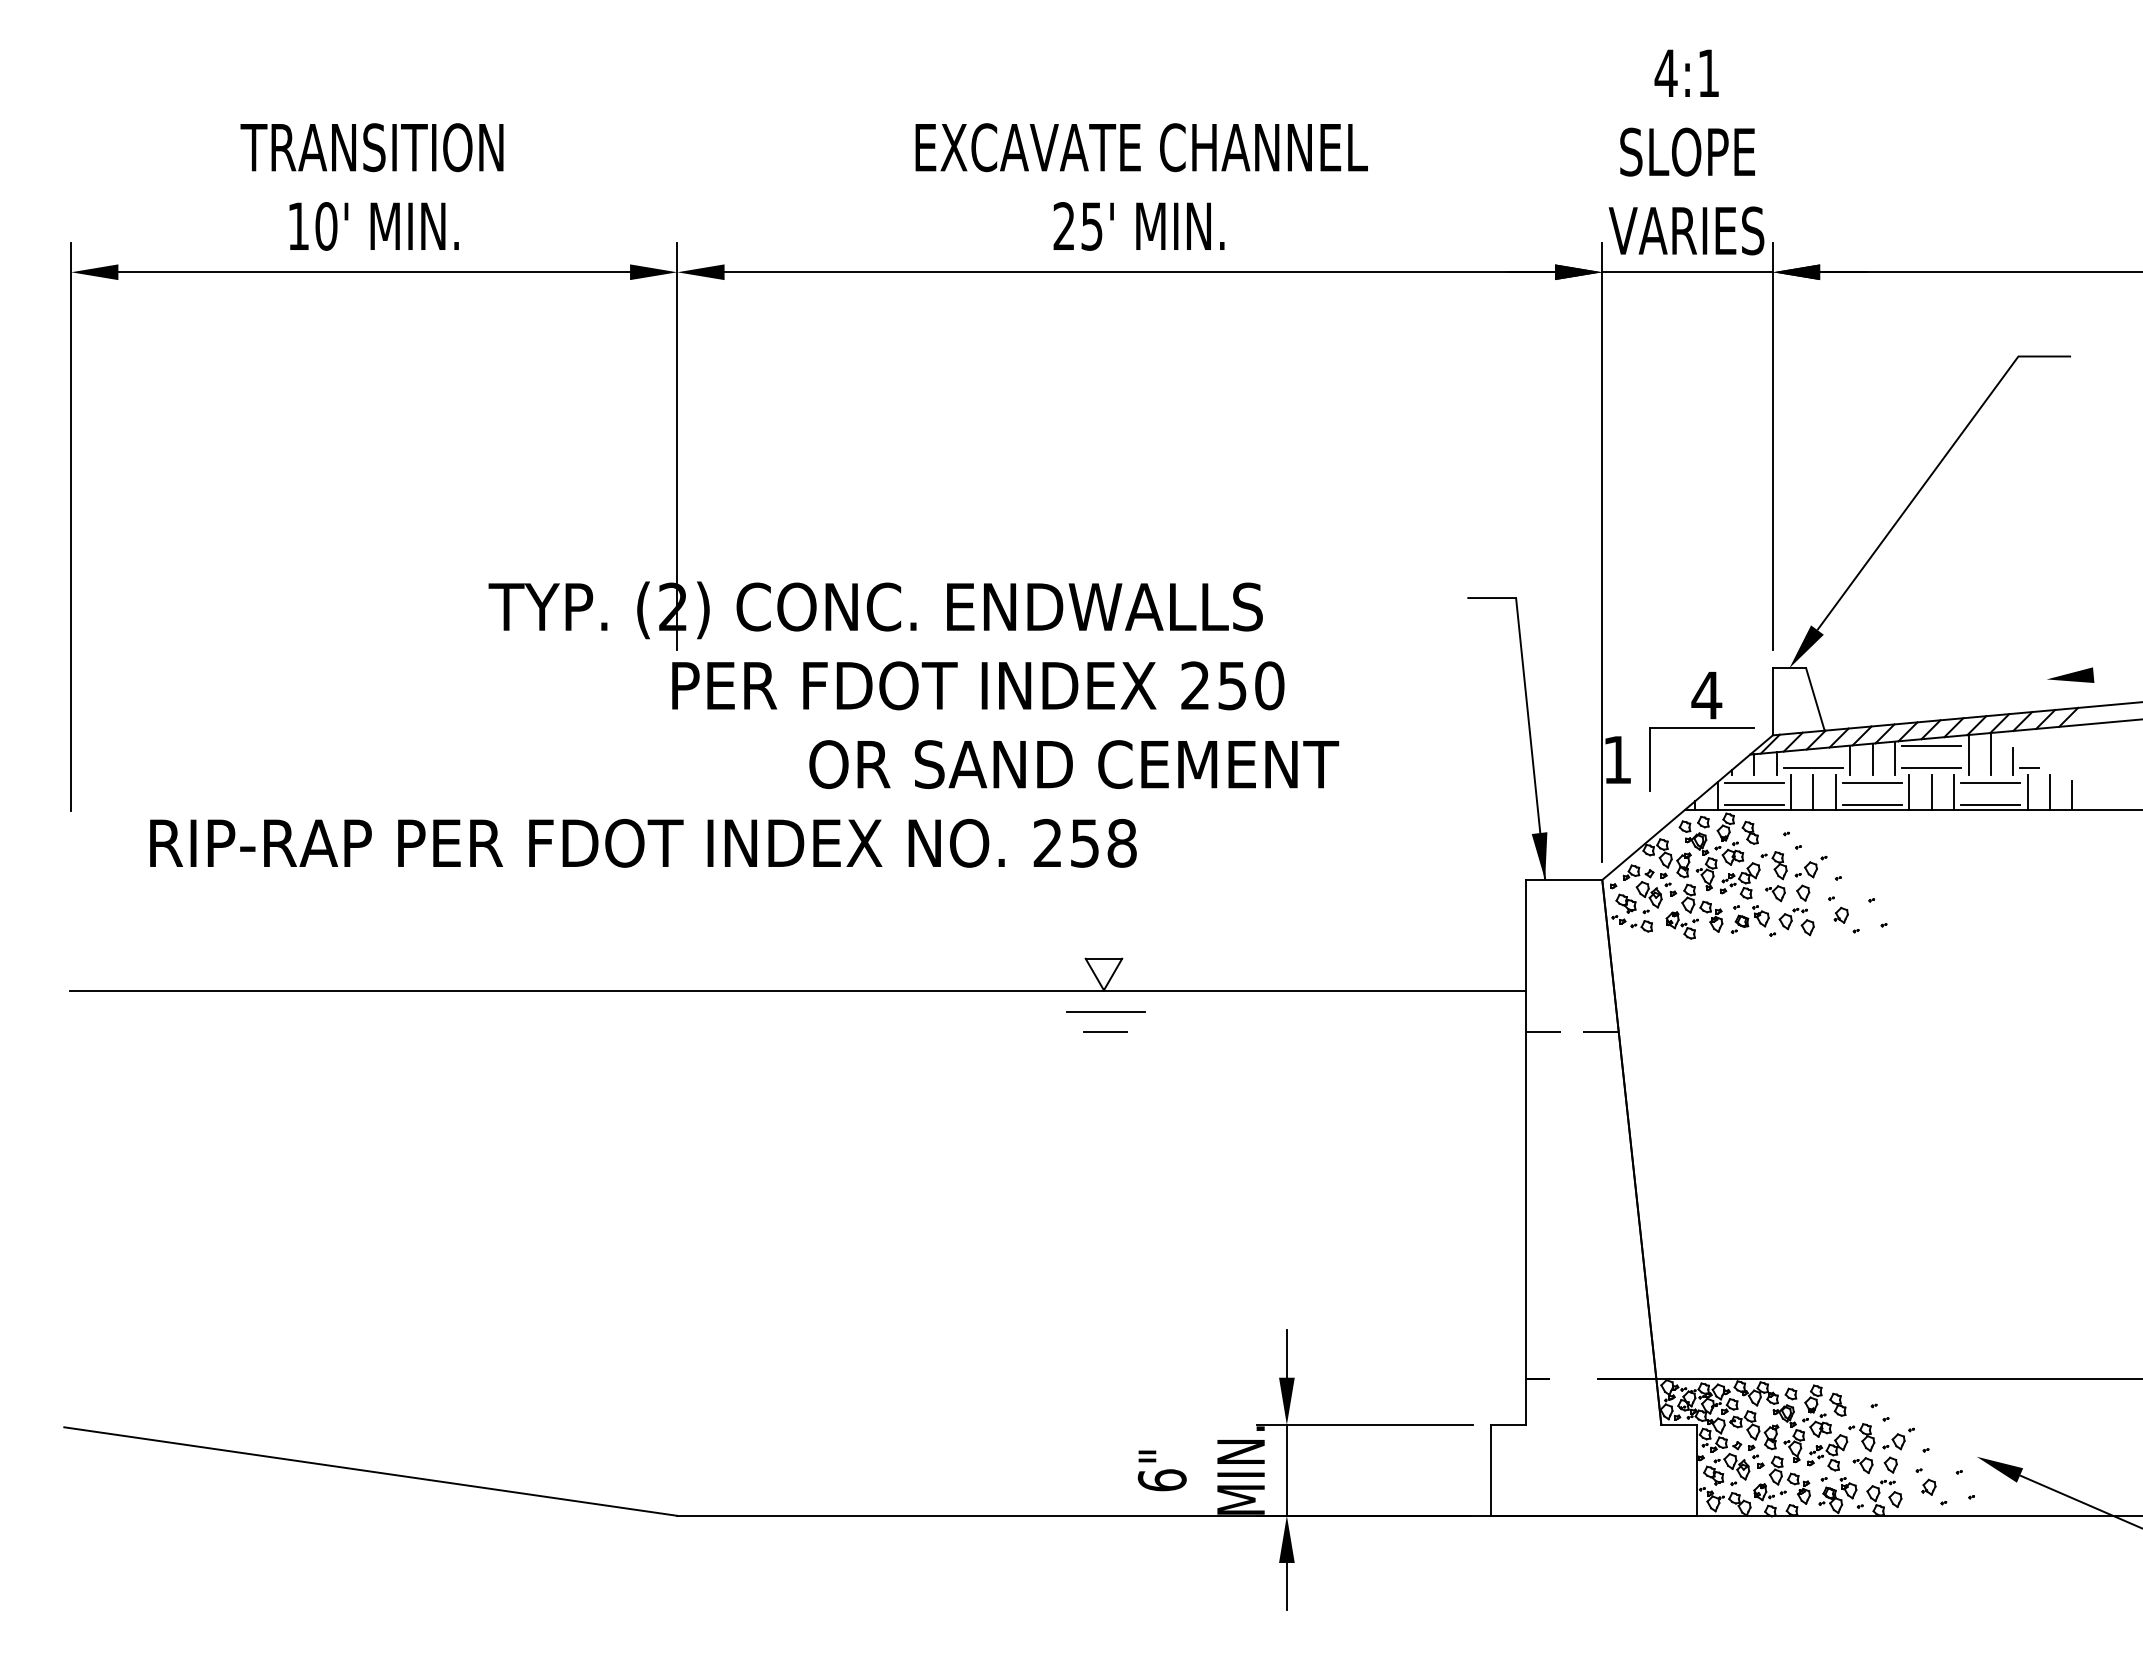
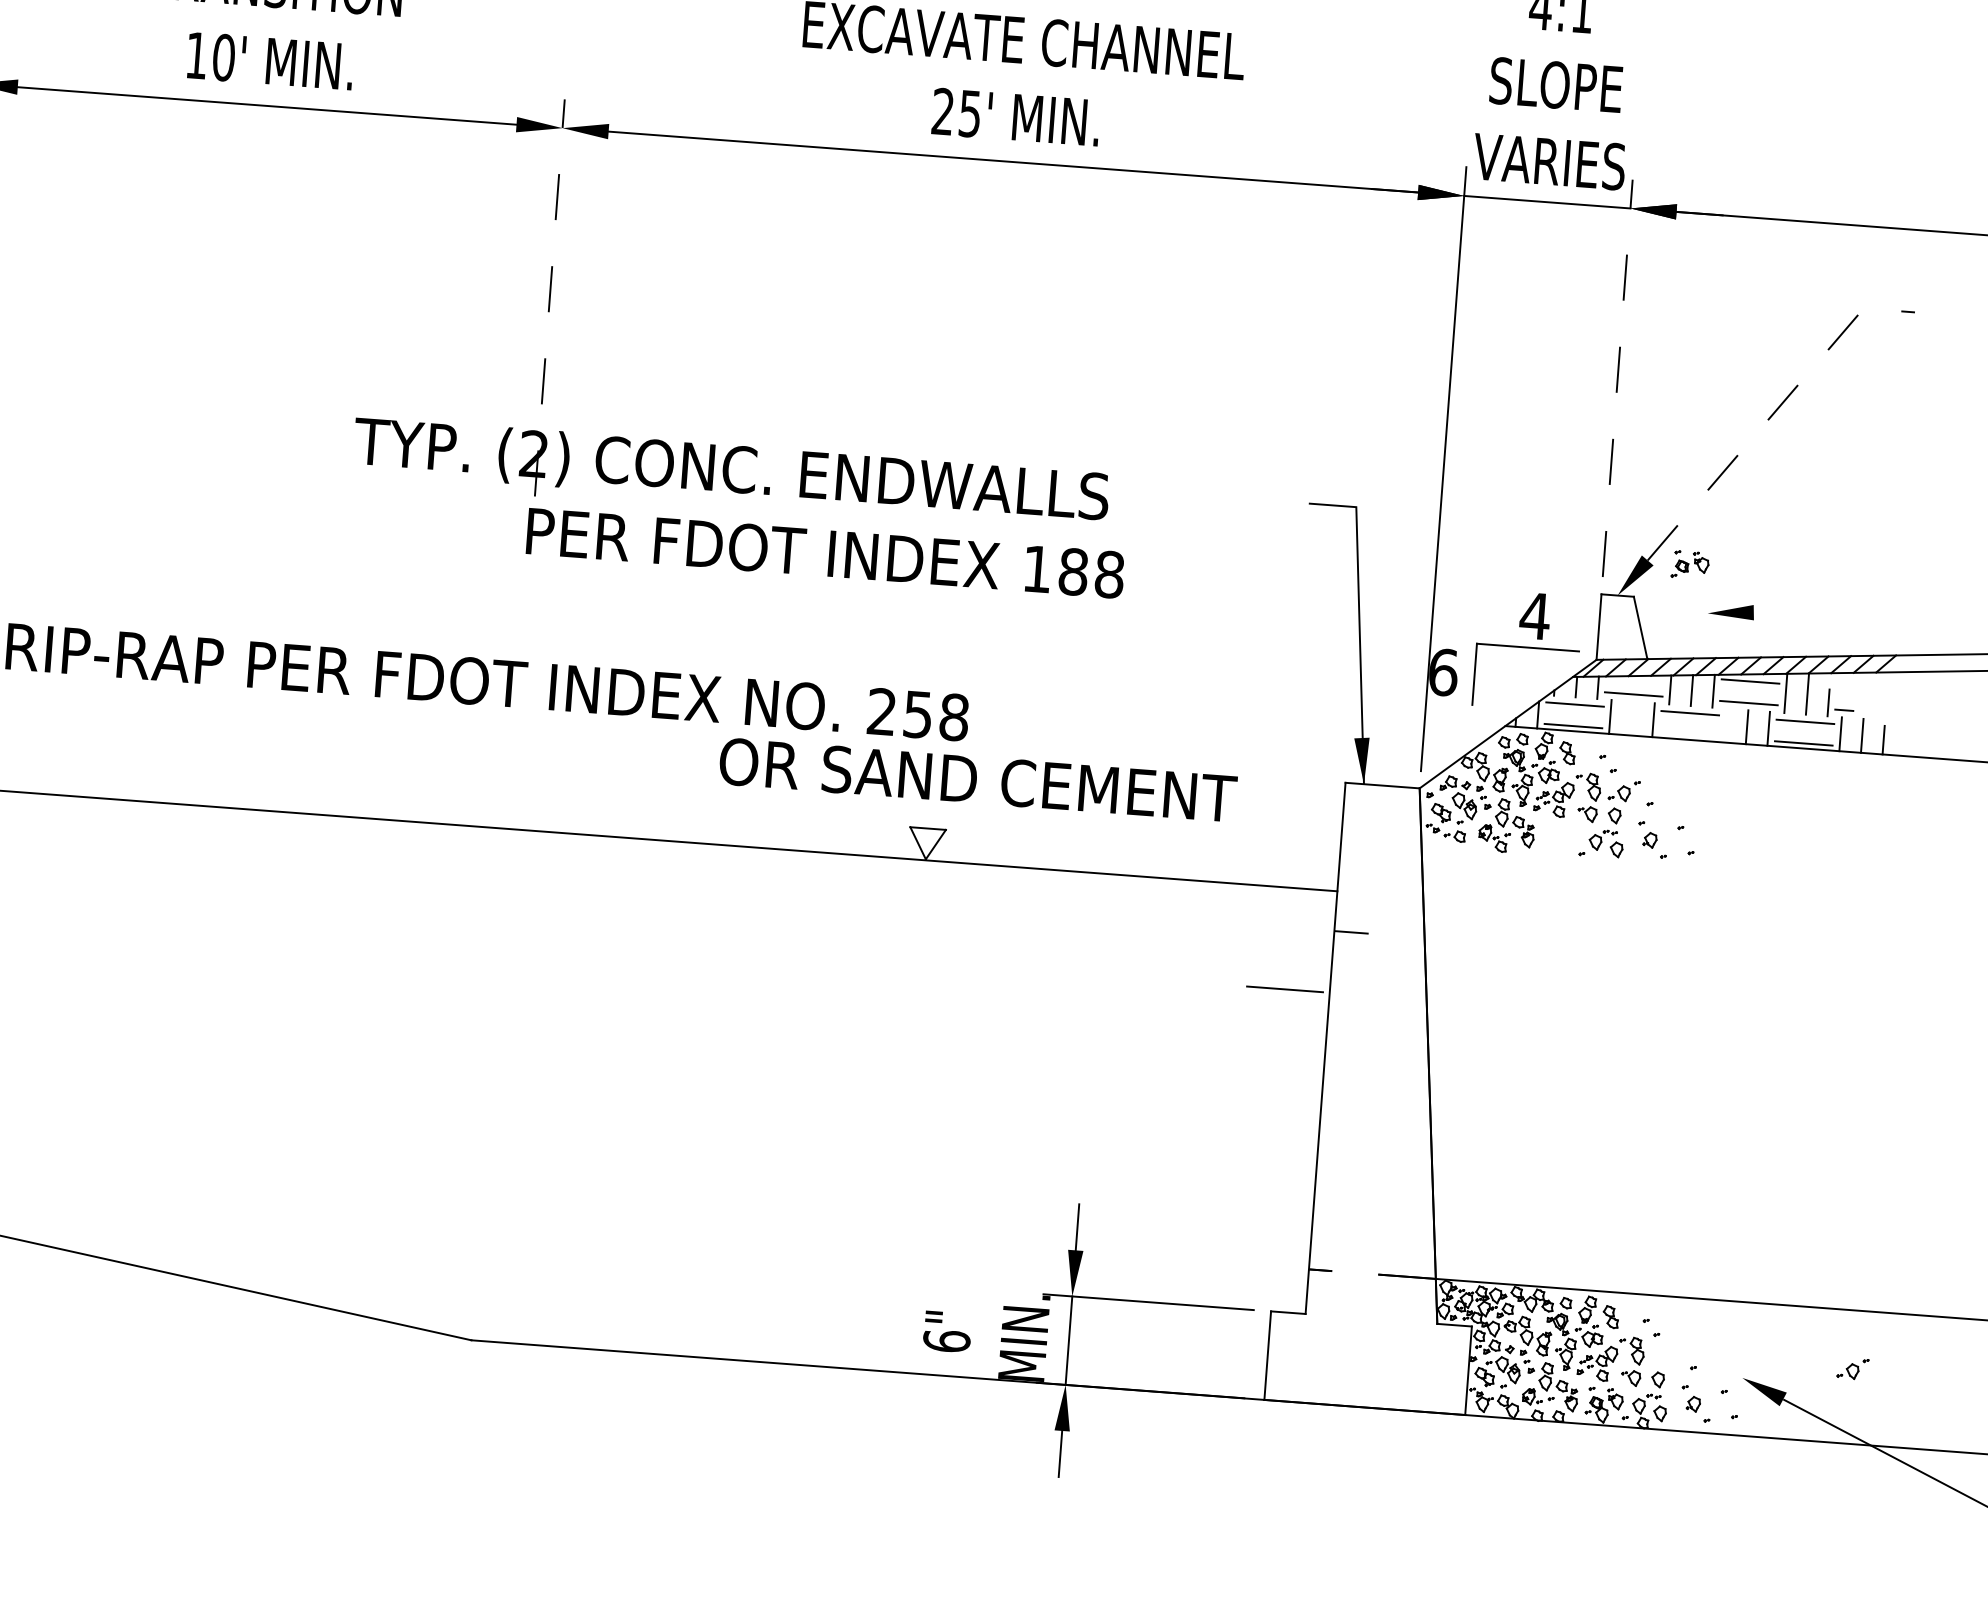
line: (677, 446) -> (550, 297), solid -> dashed
line: (1772, 446) -> (1617, 378), solid -> dashed
line: (1933, 471) -> (1772, 414), solid -> dashed
part: (2070, 674) -> (1731, 610), moved
text: (1232, 685) -> (1073, 571), 250 -> 188
text: (1617, 759) -> (1443, 671), 1 -> 6
text: (1074, 764) -> (978, 780), moved
line: (1813, 792) -> (1631, 718), removed
line: (1909, 792) -> (1725, 725), removed
line: (1872, 804) -> (1688, 734), removed
part: (1749, 919) -> (1689, 565), moved
line: (1105, 1011) -> (1284, 988), moved
line: (1105, 1031) -> (924, 899), removed
line: (1600, 1032) -> (1406, 936), removed
part: (1898, 1438) -> (1852, 1368), moved

